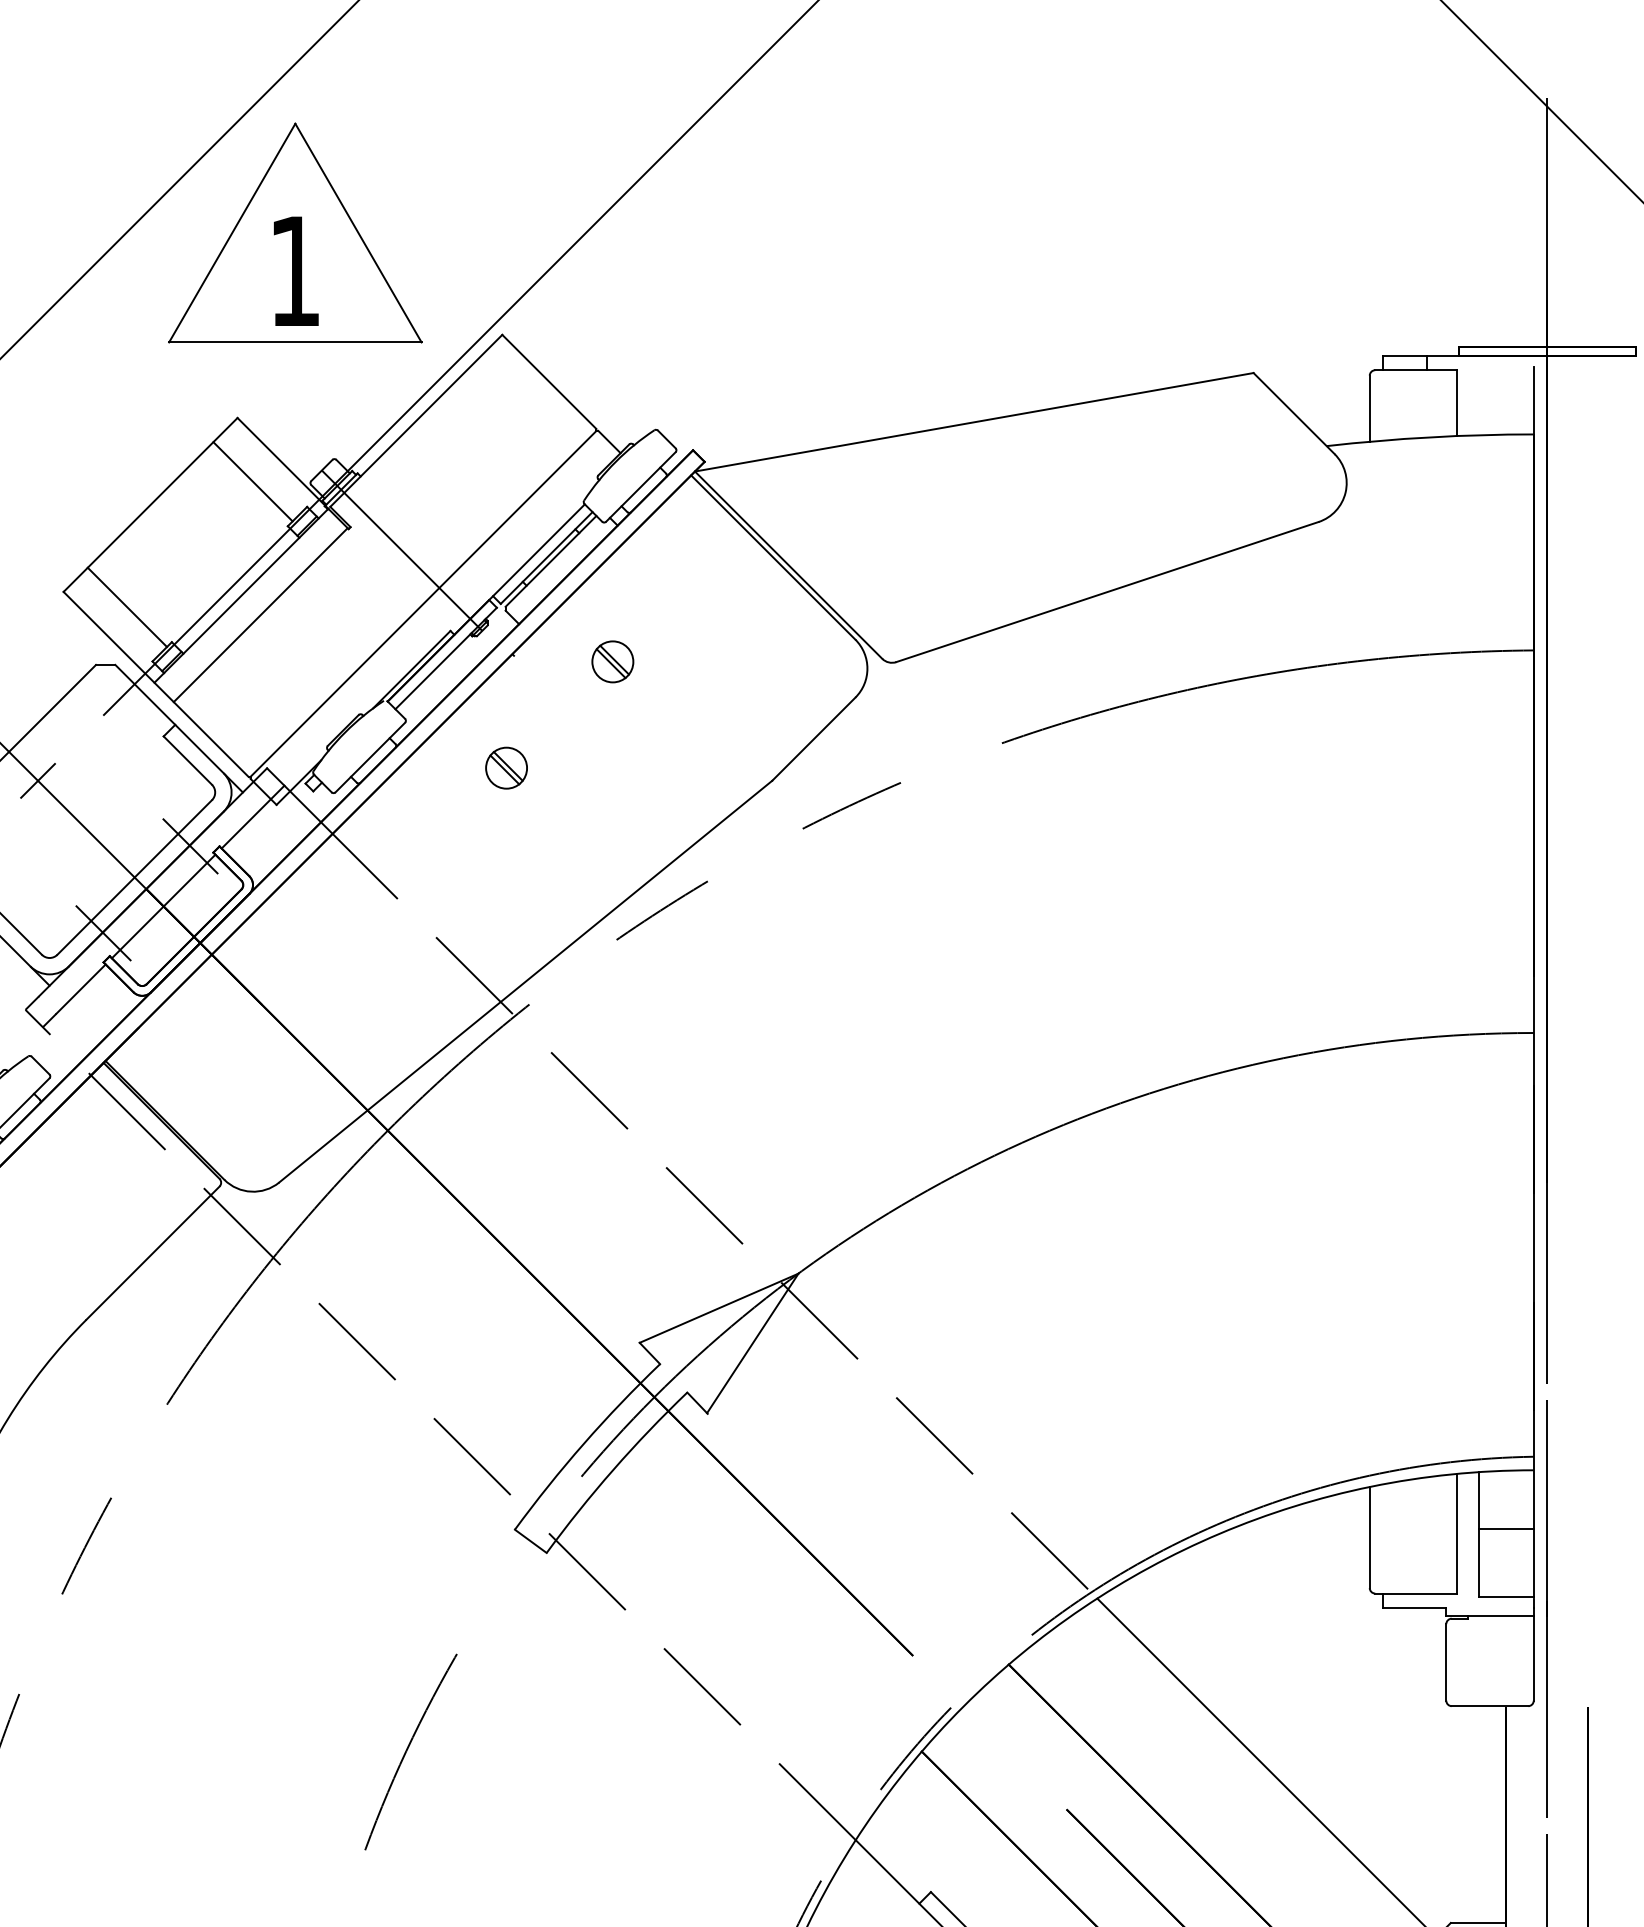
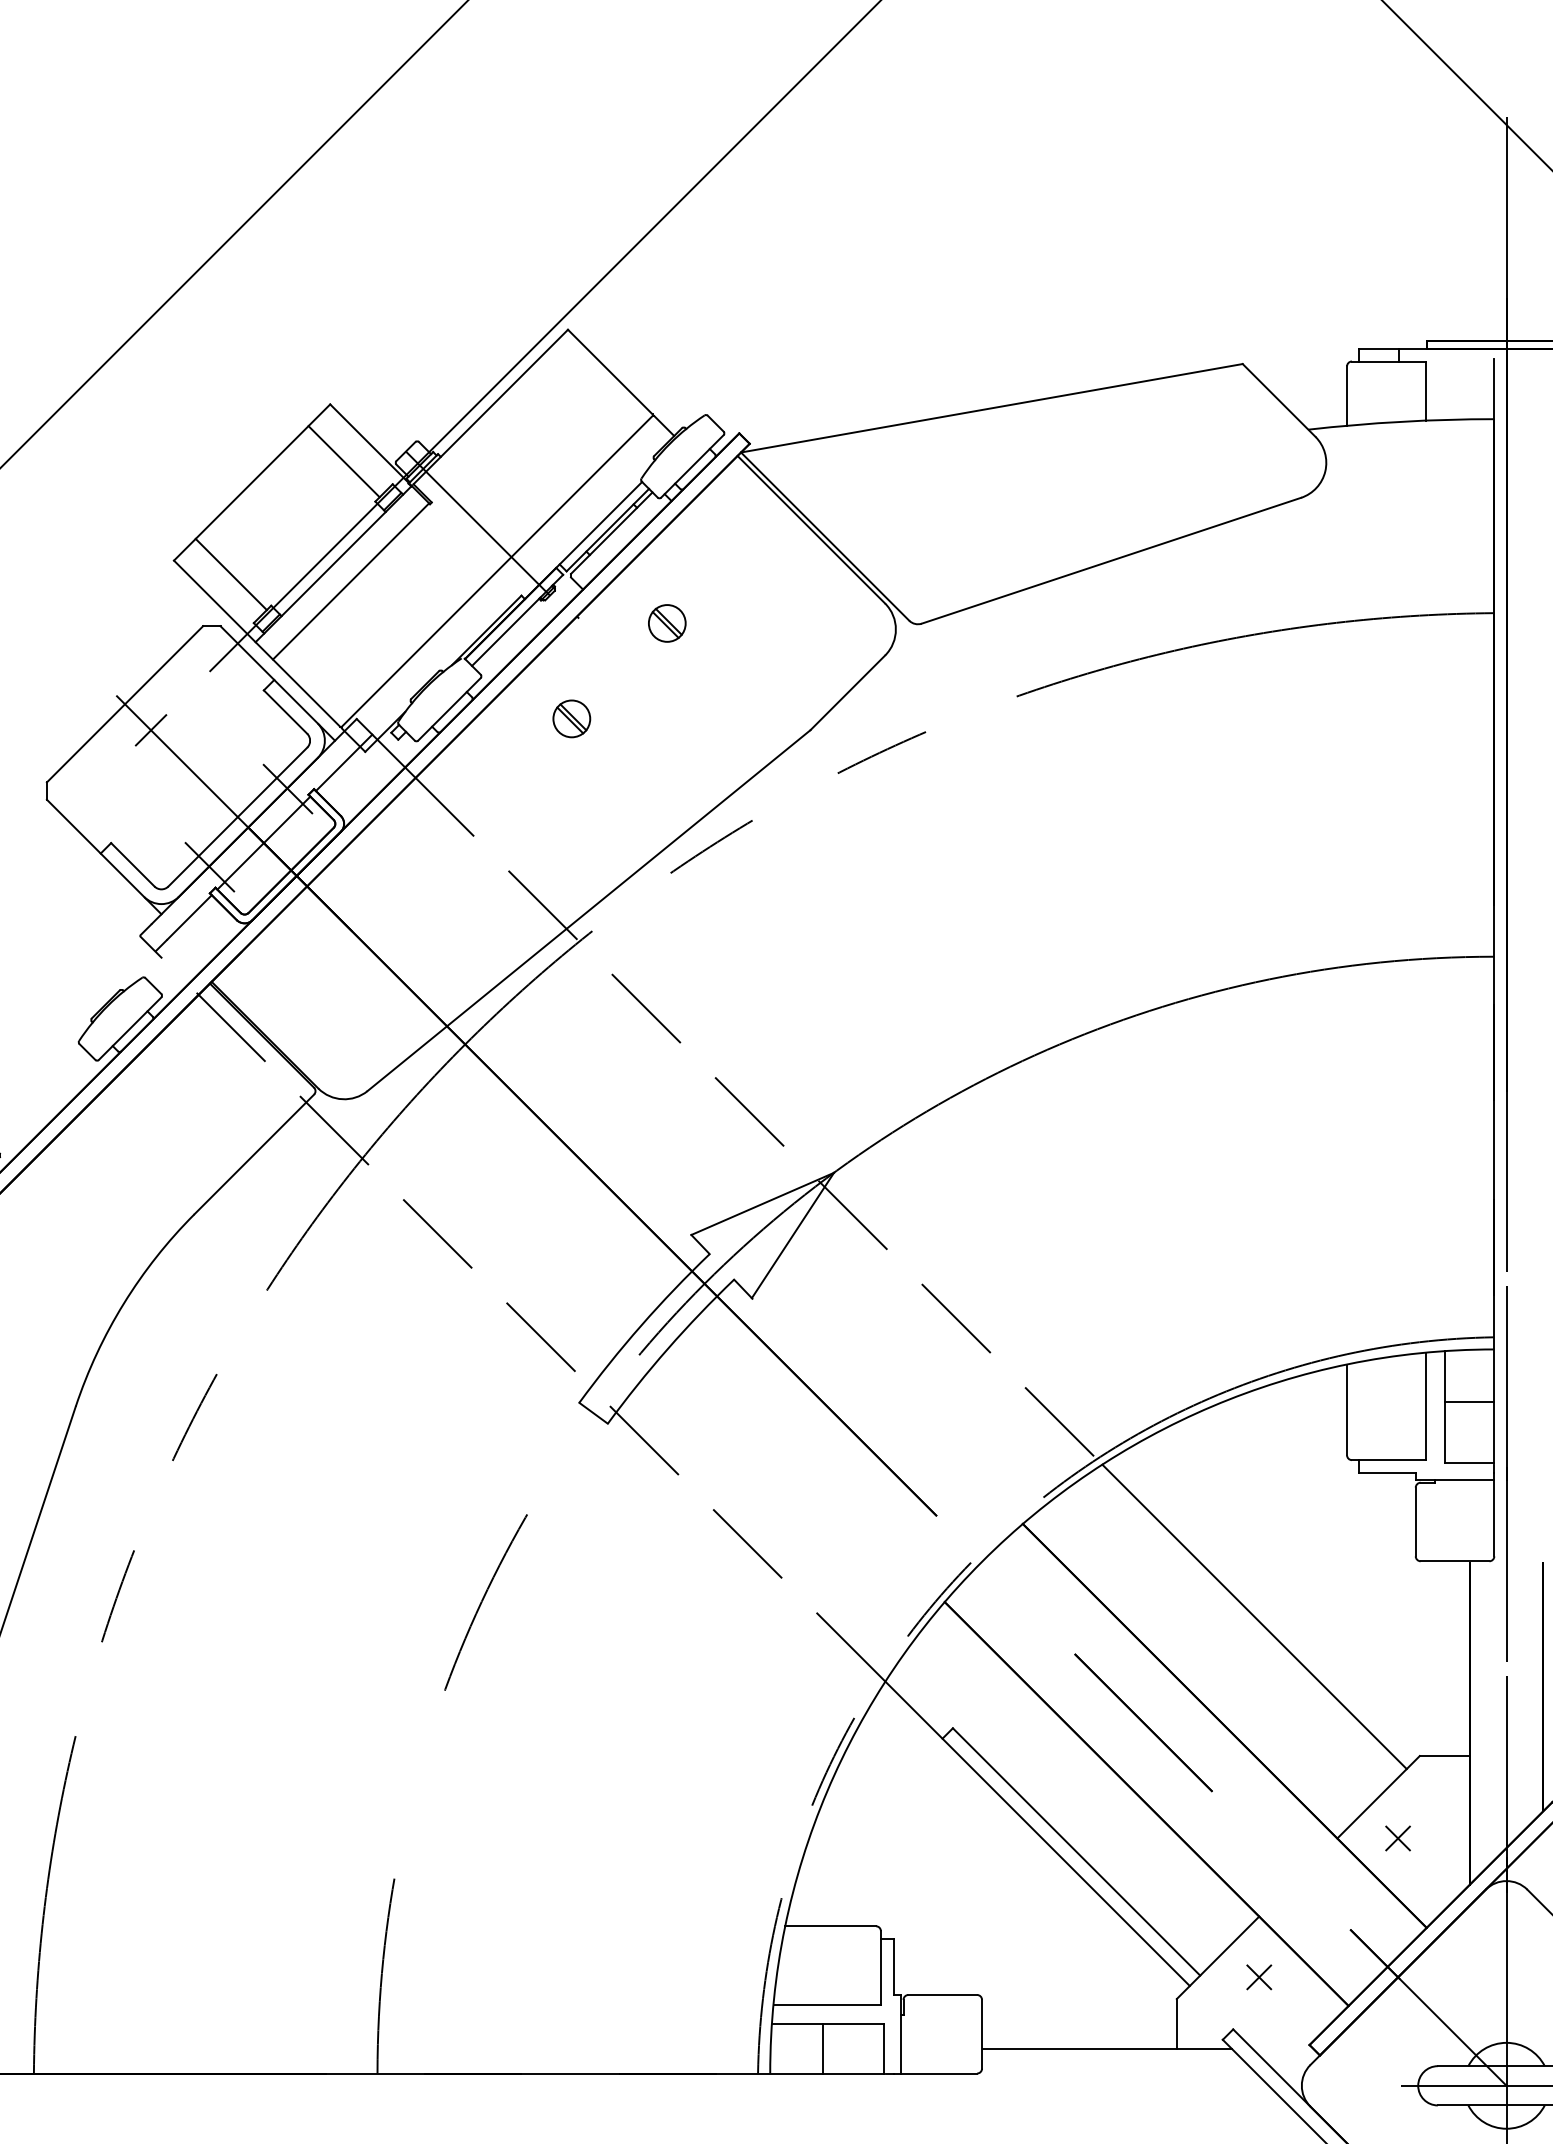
part: (294, 233) -> (381, 238), removed

